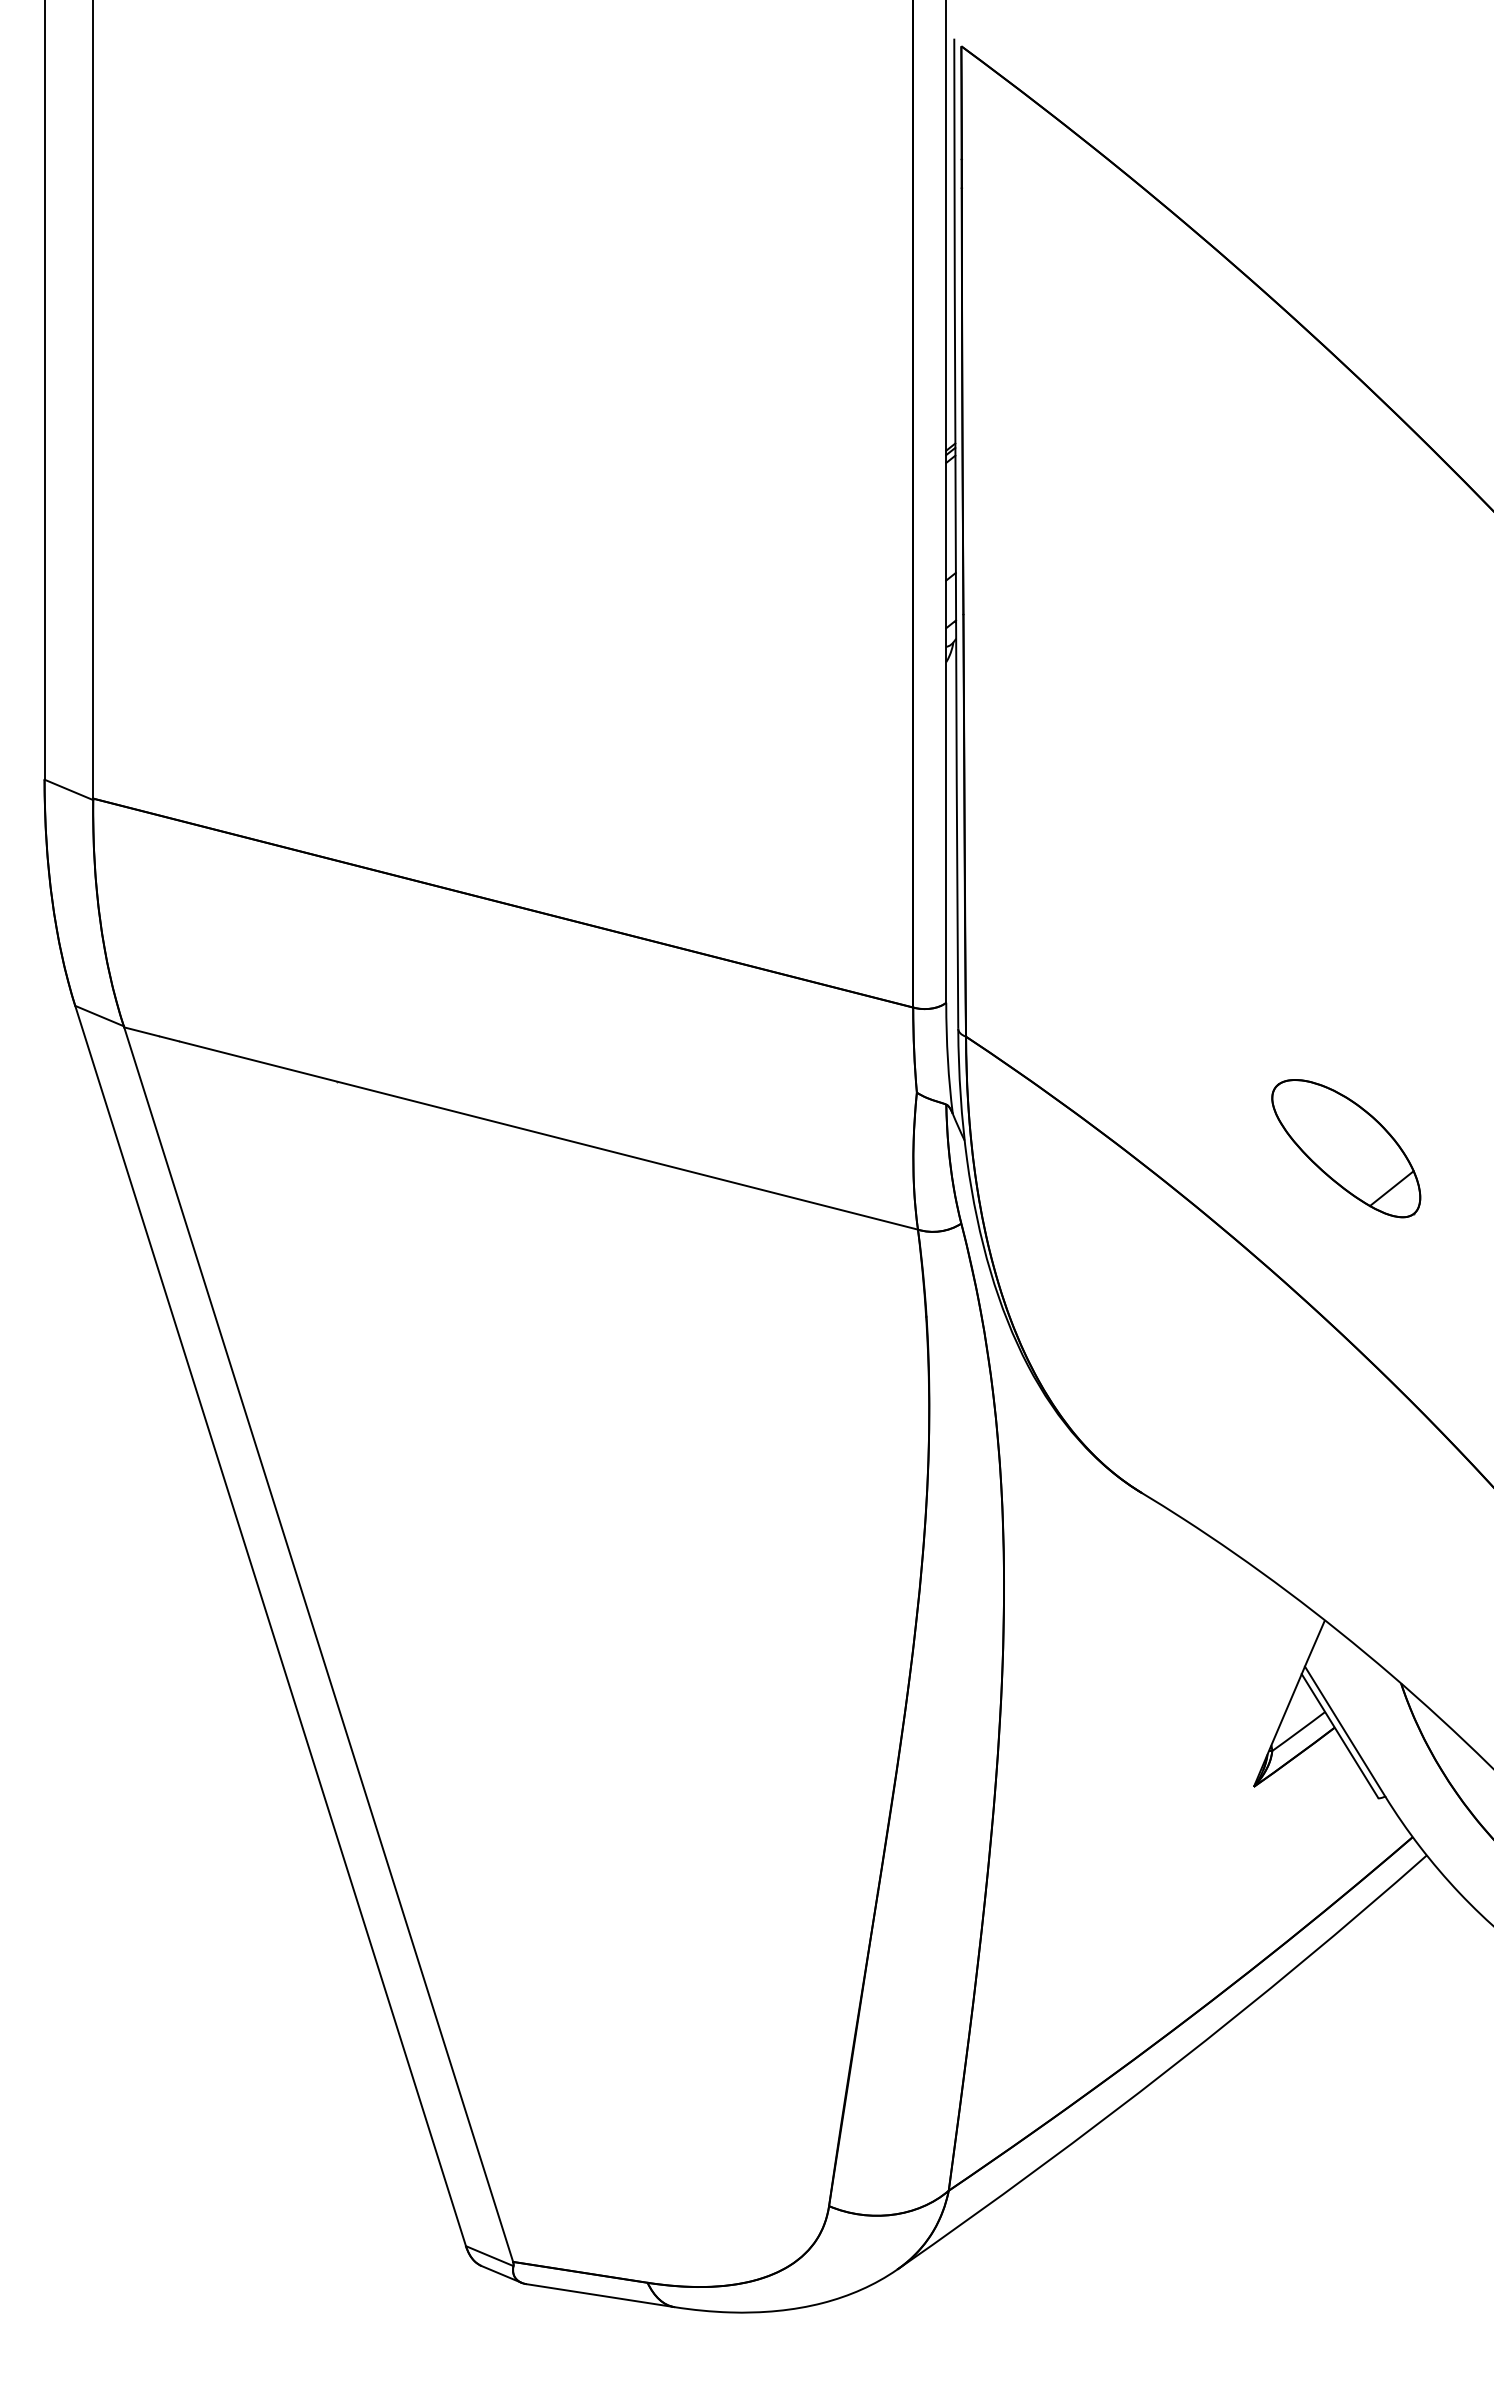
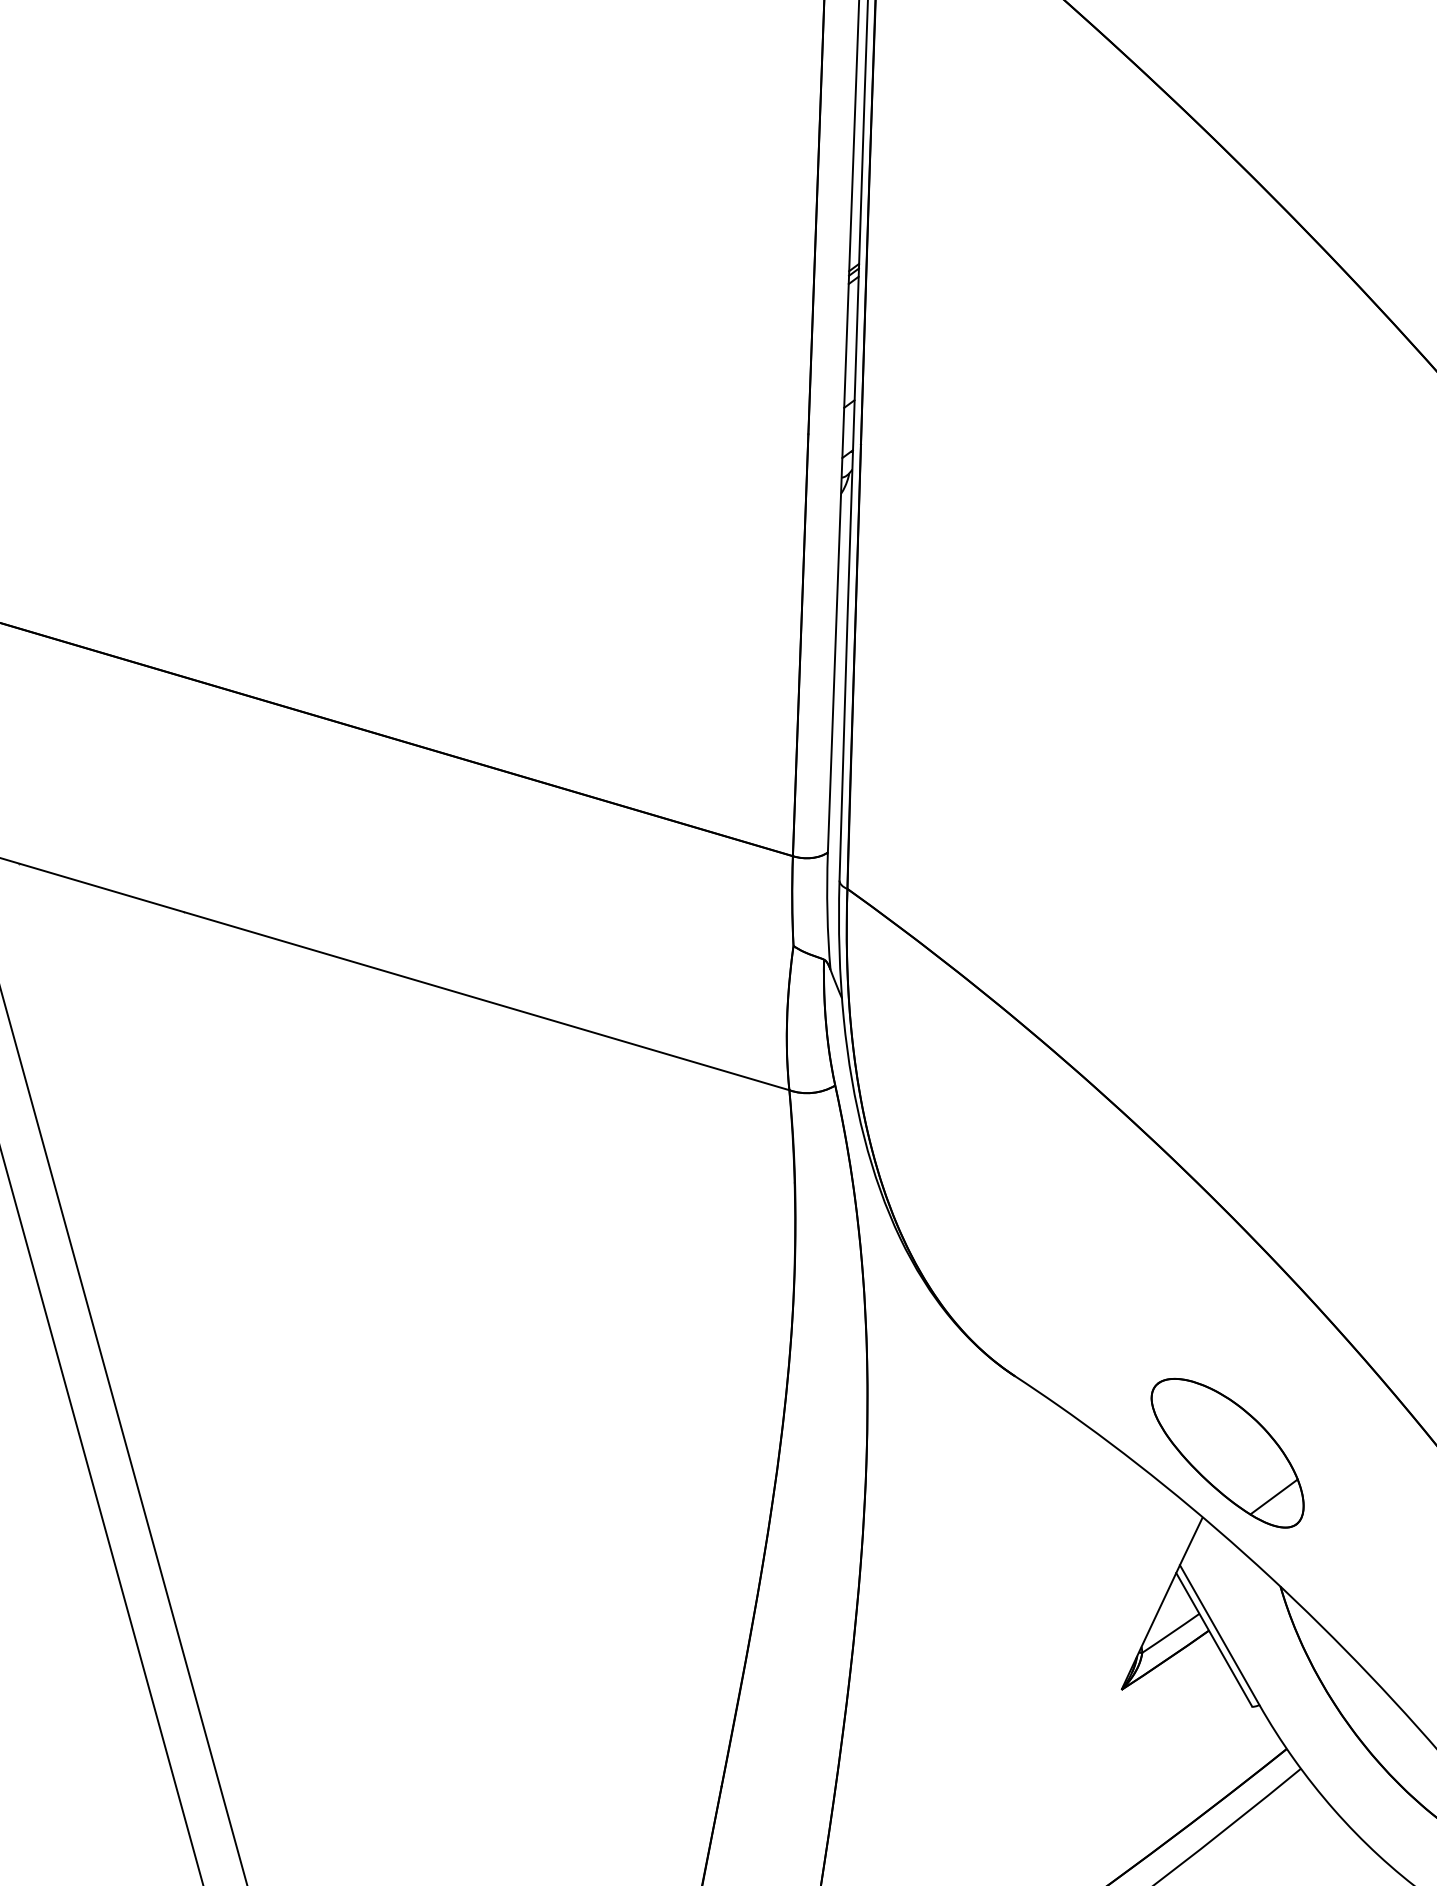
part: (1346, 1148) -> (1227, 1453), moved

